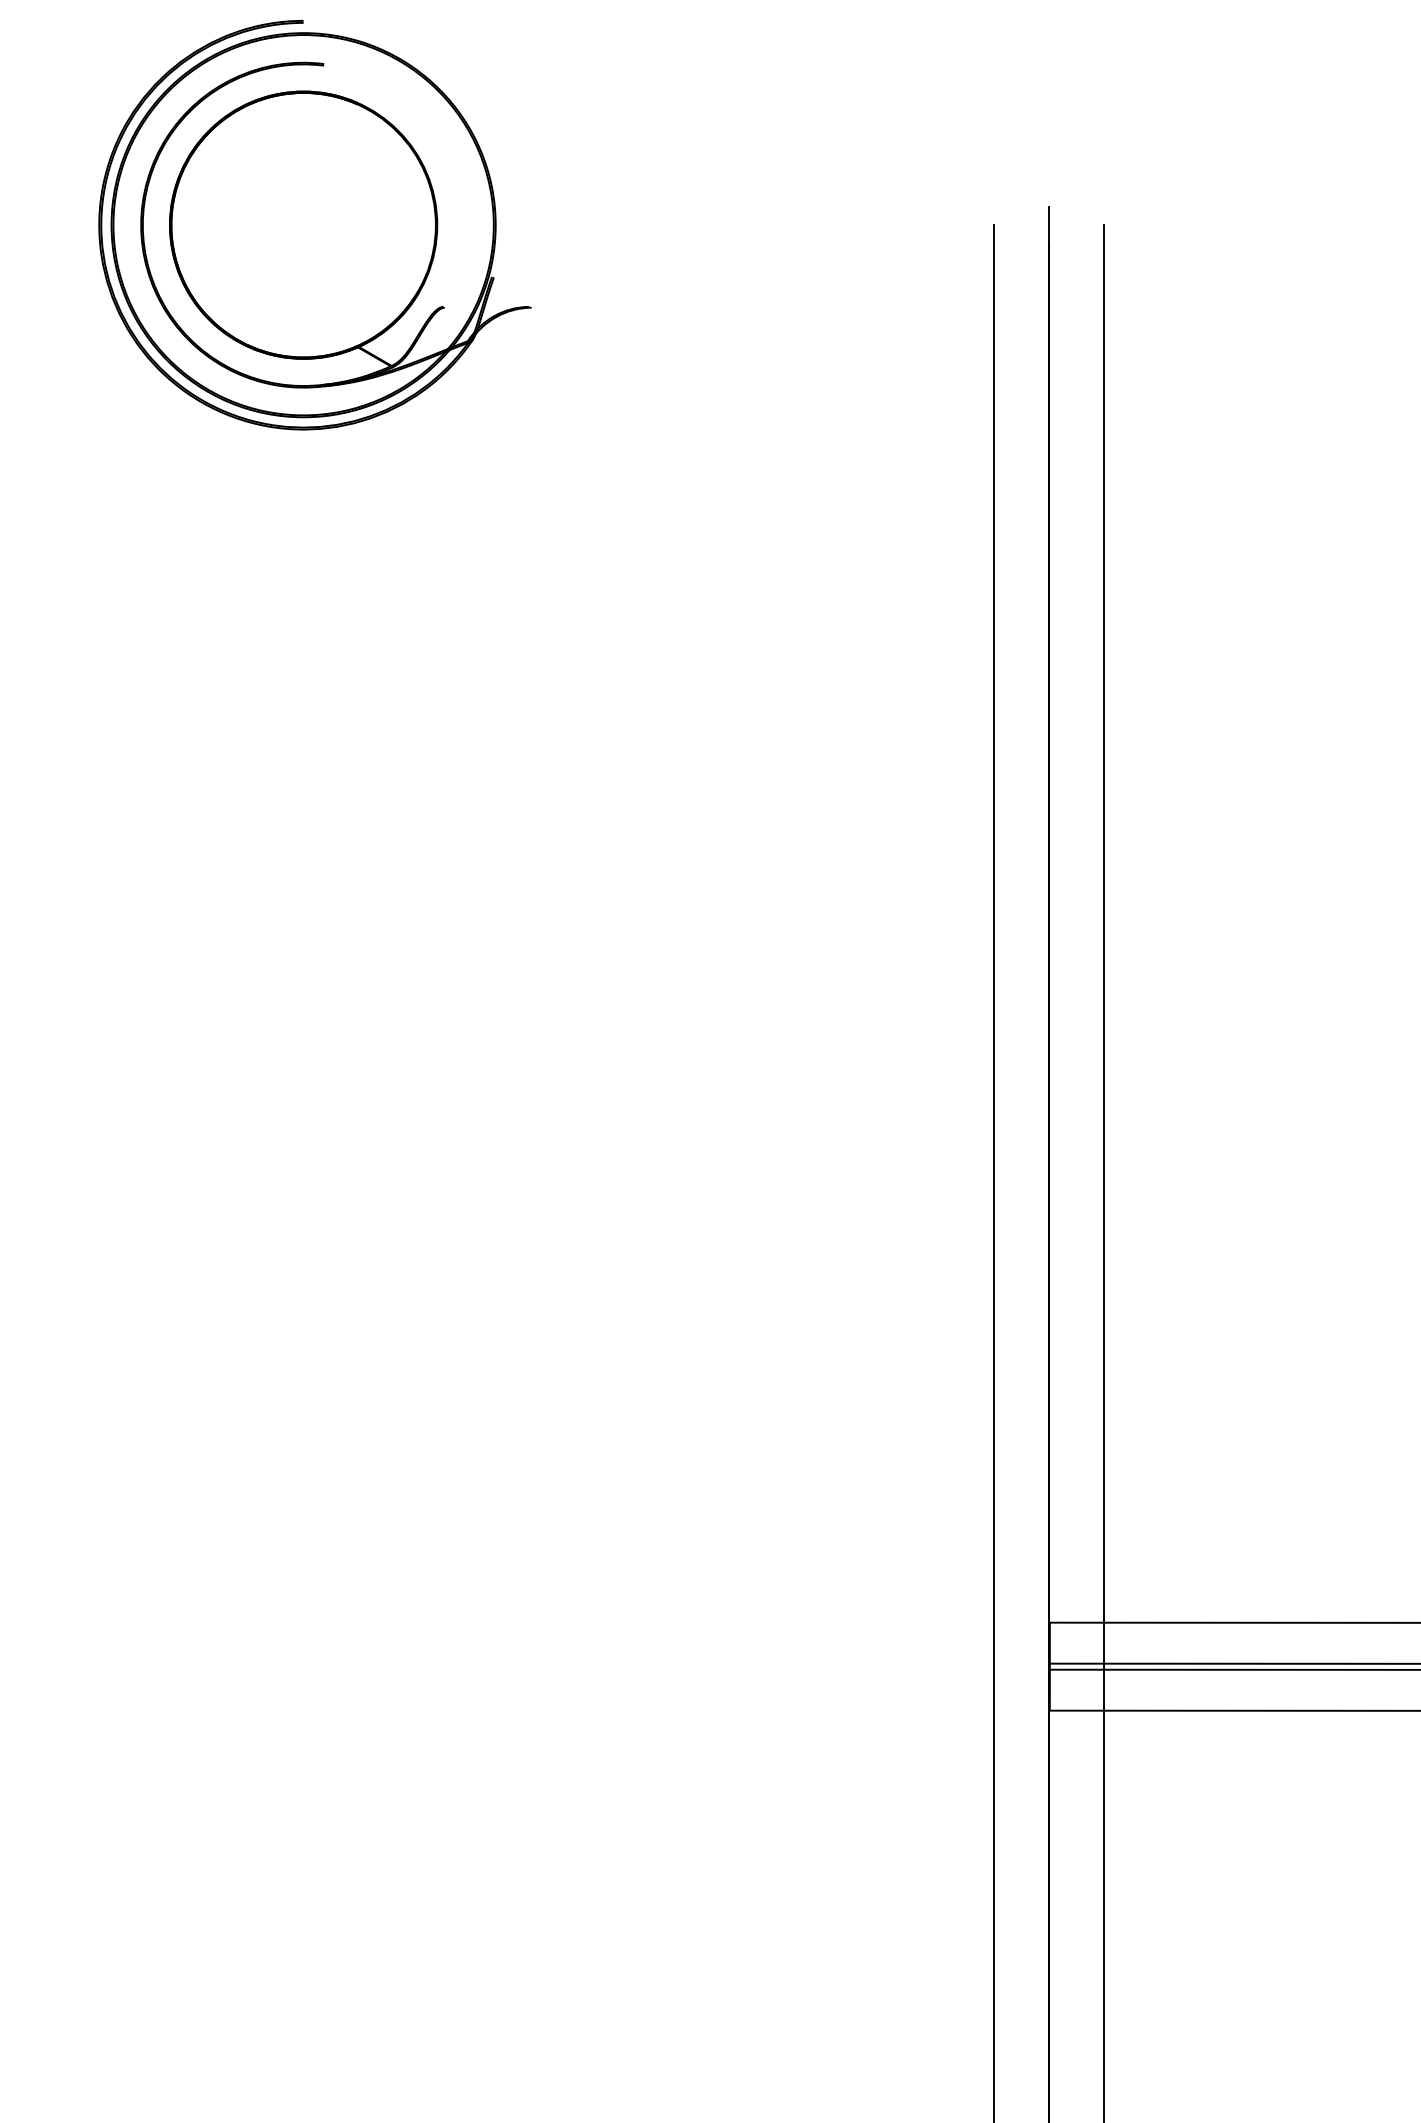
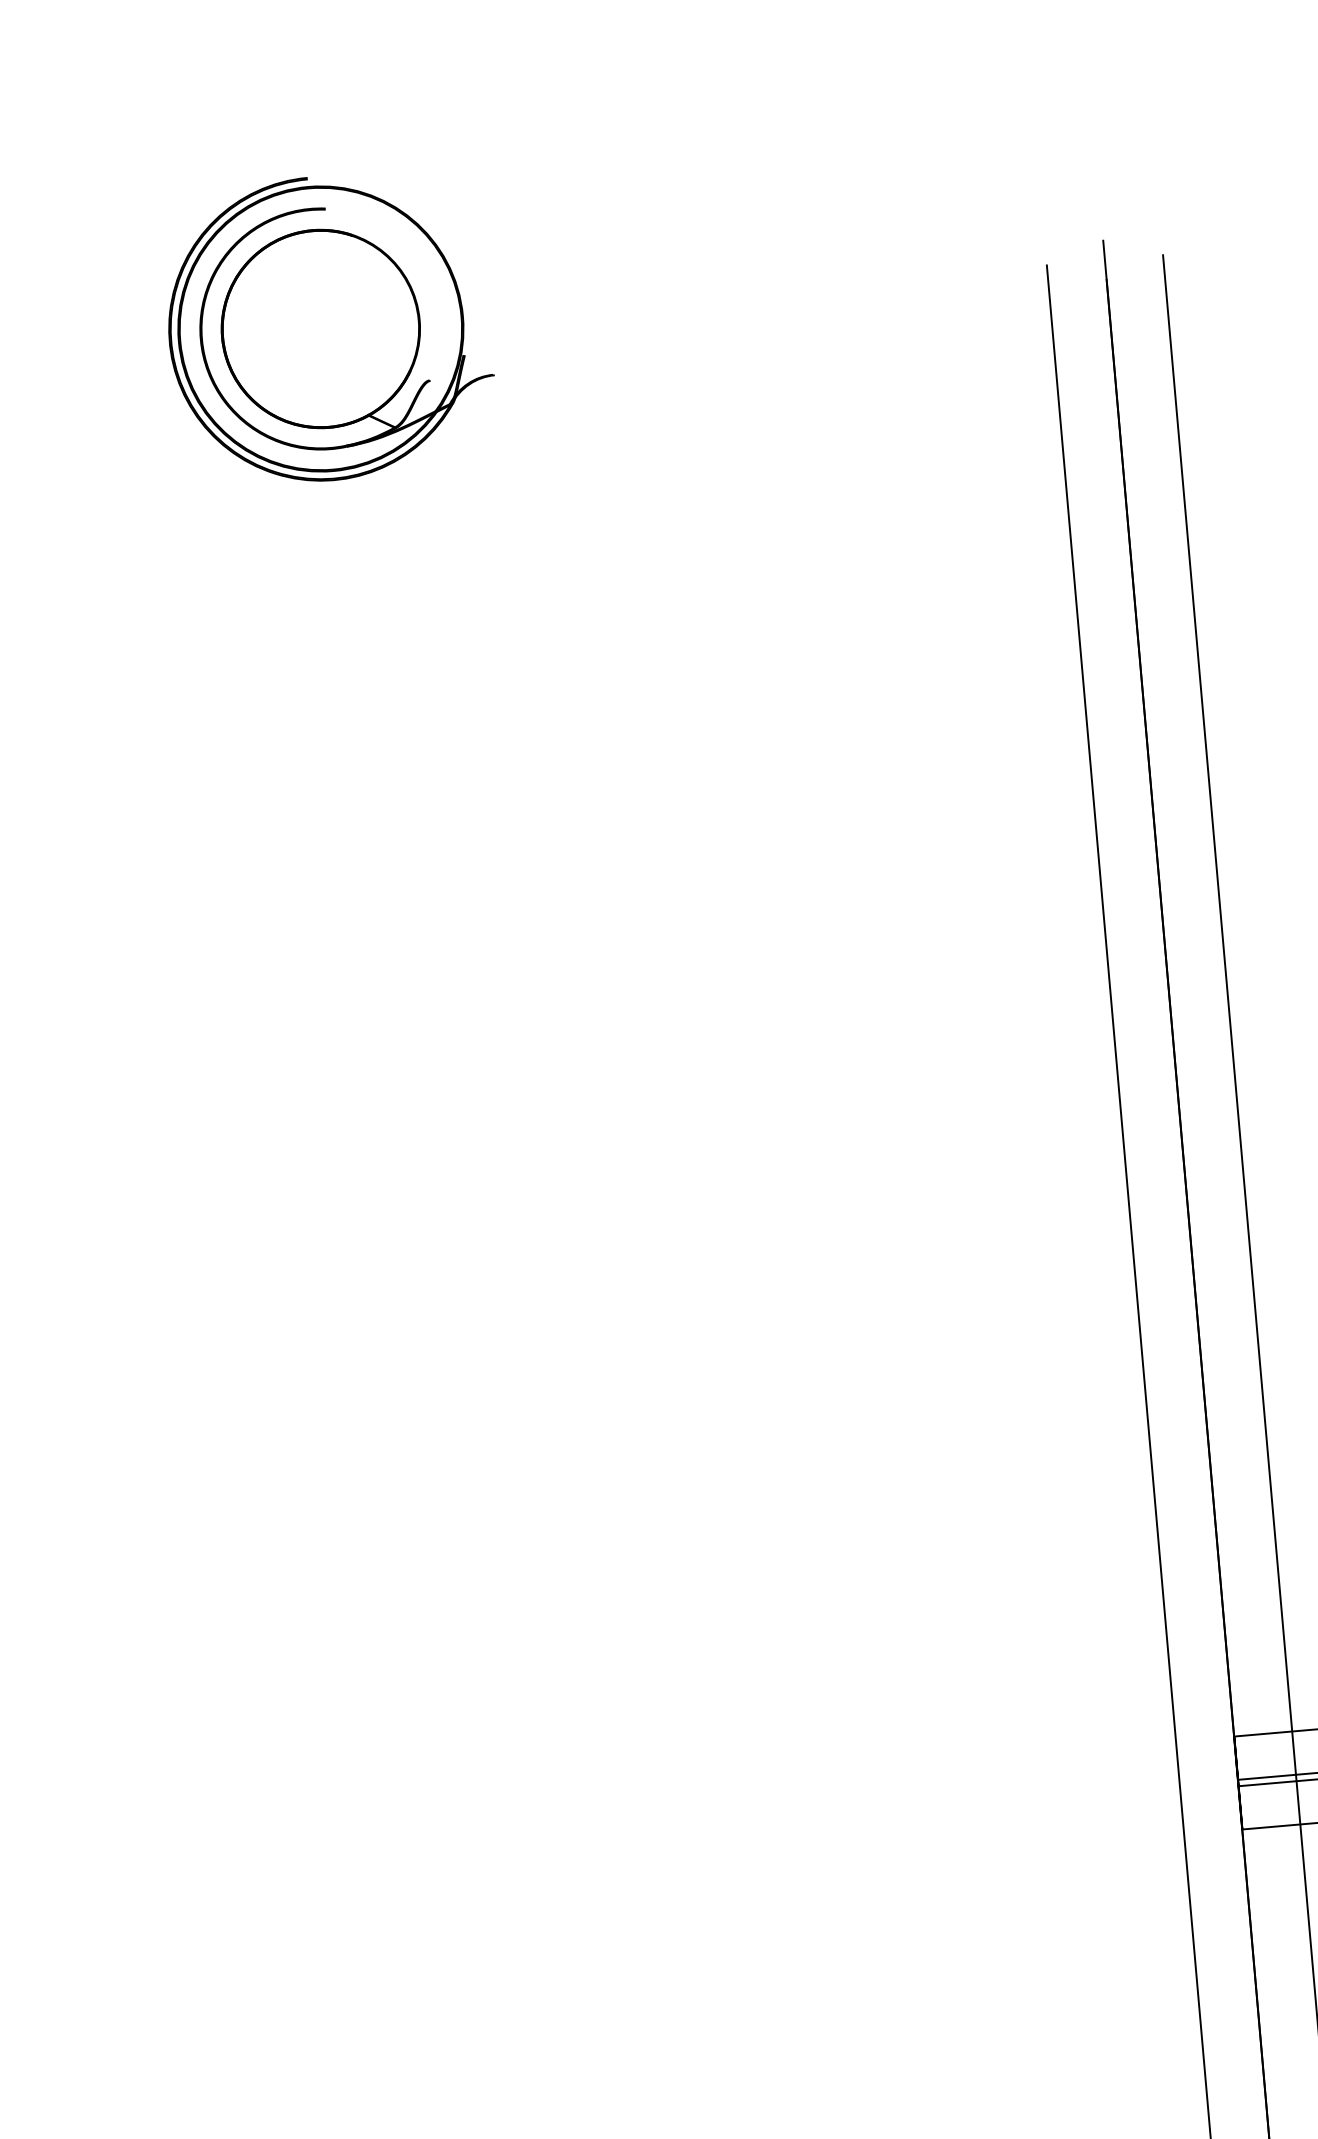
part: (314, 225) -> (328, 328), size x0.7

